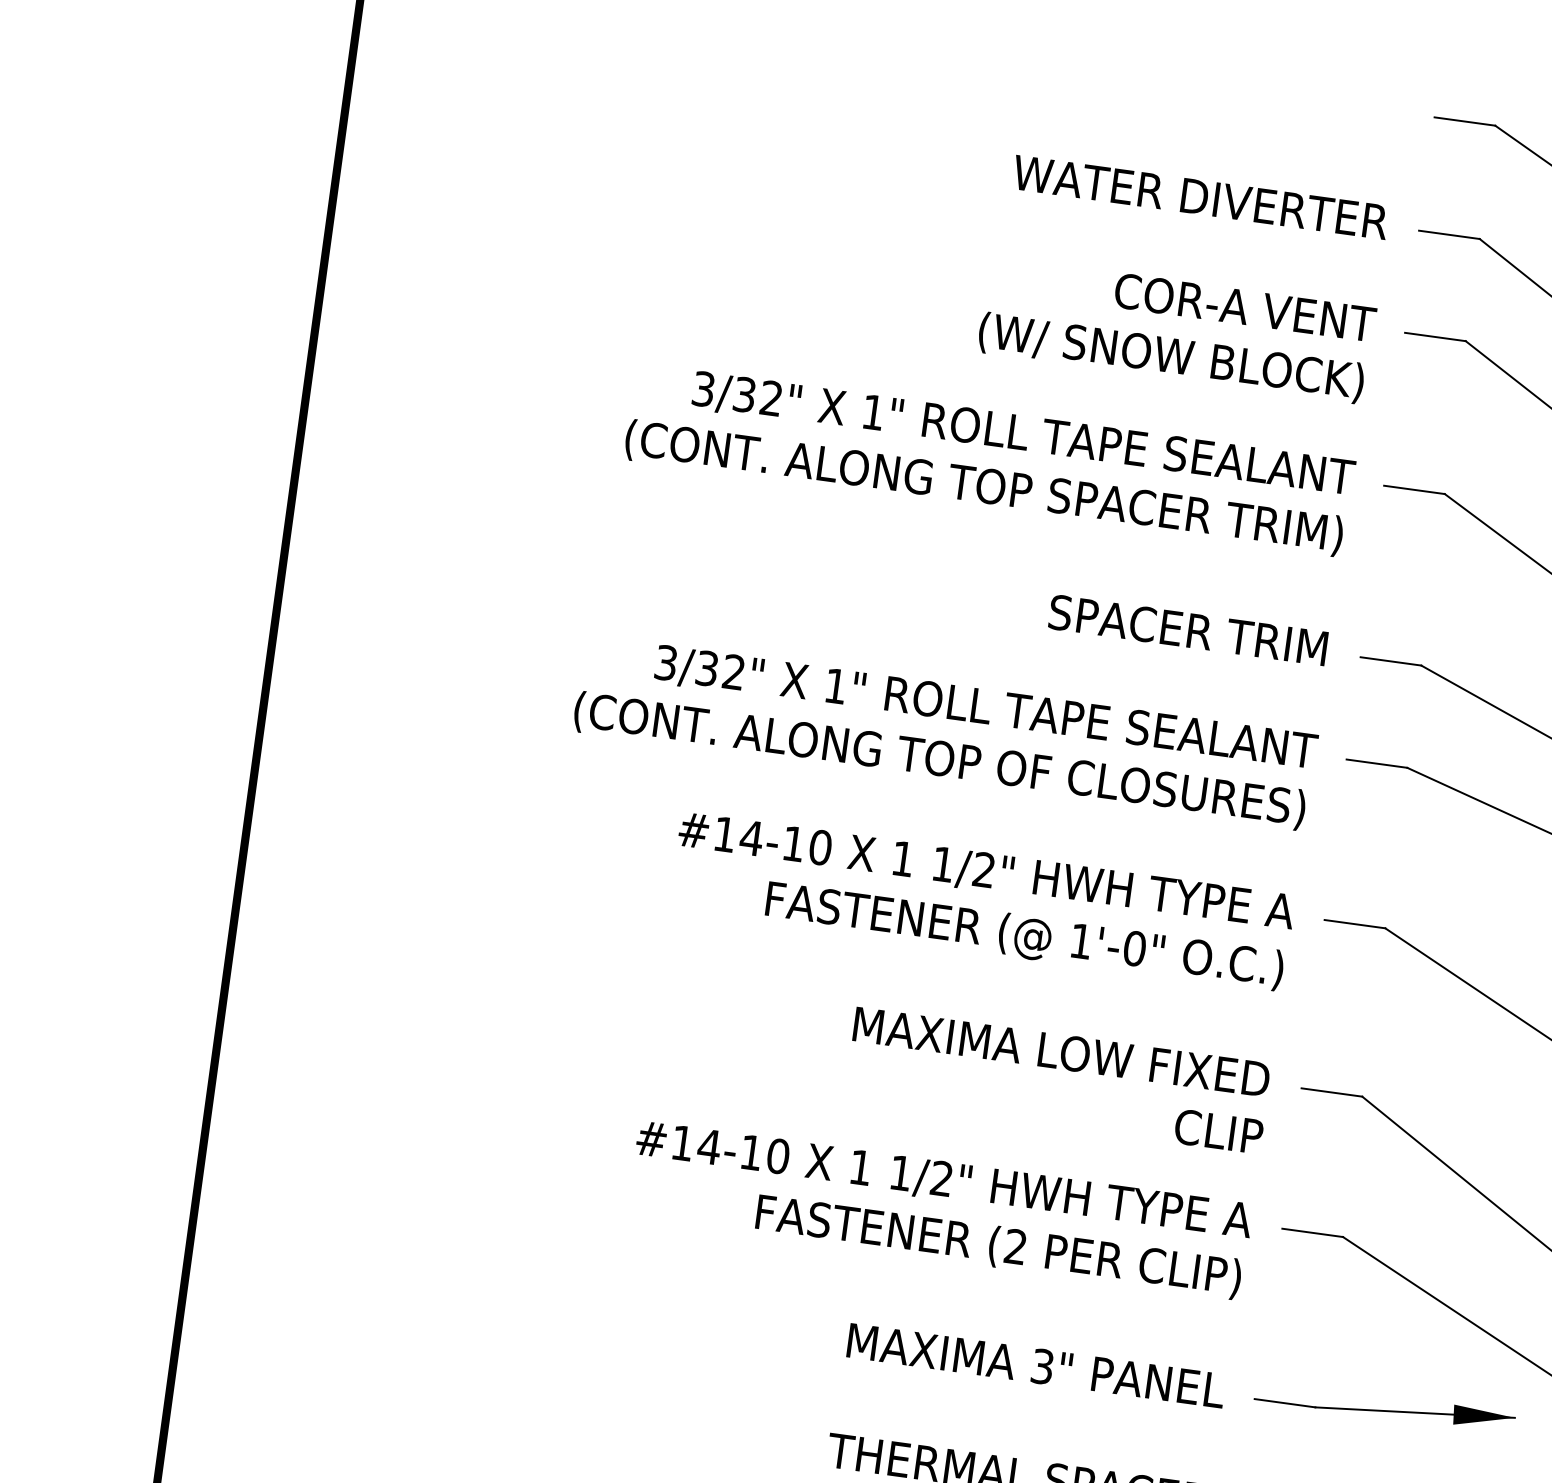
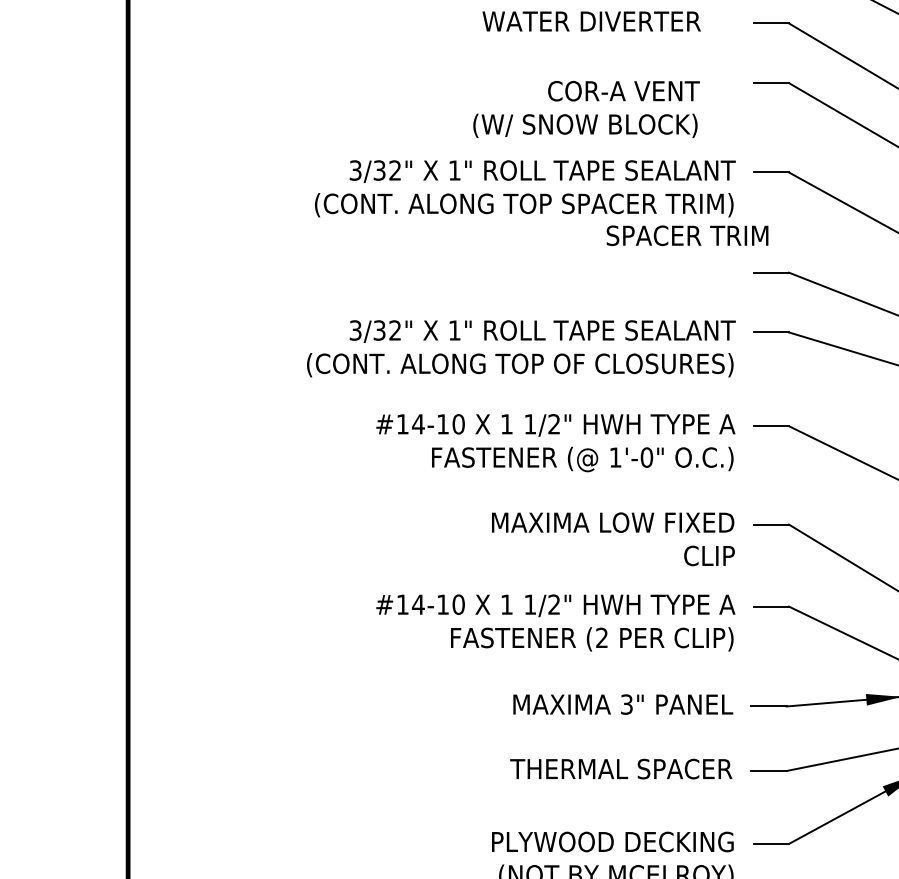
text: (1200, 197) -> (591, 21), moved
text: (1177, 330) -> (586, 109), moved
text: (1188, 629) -> (687, 235), moved

